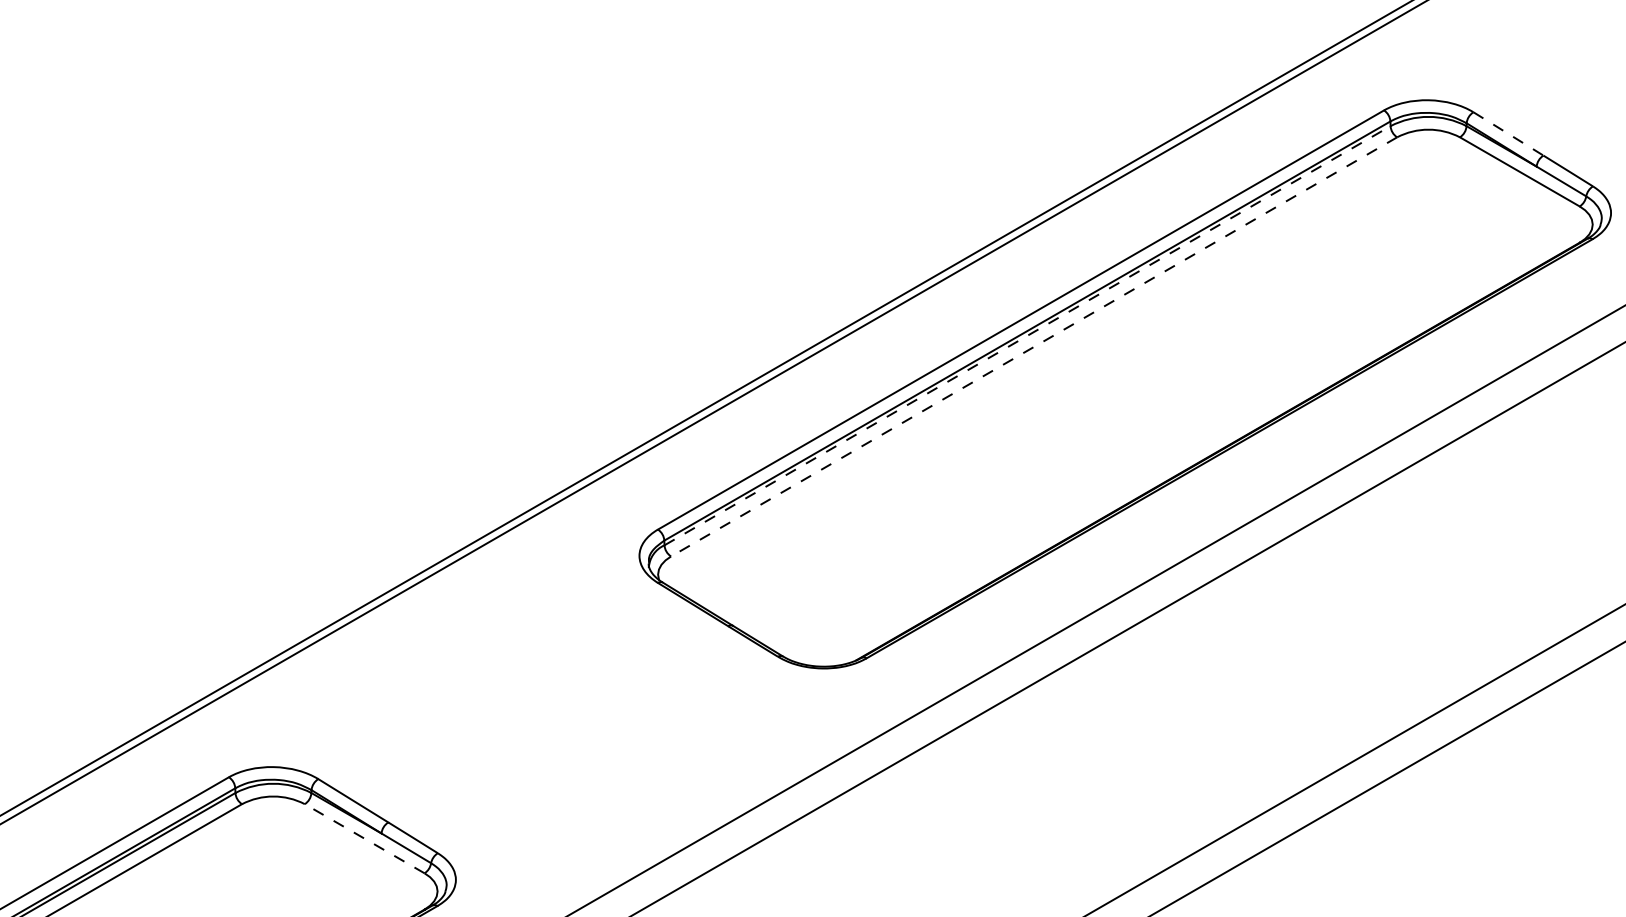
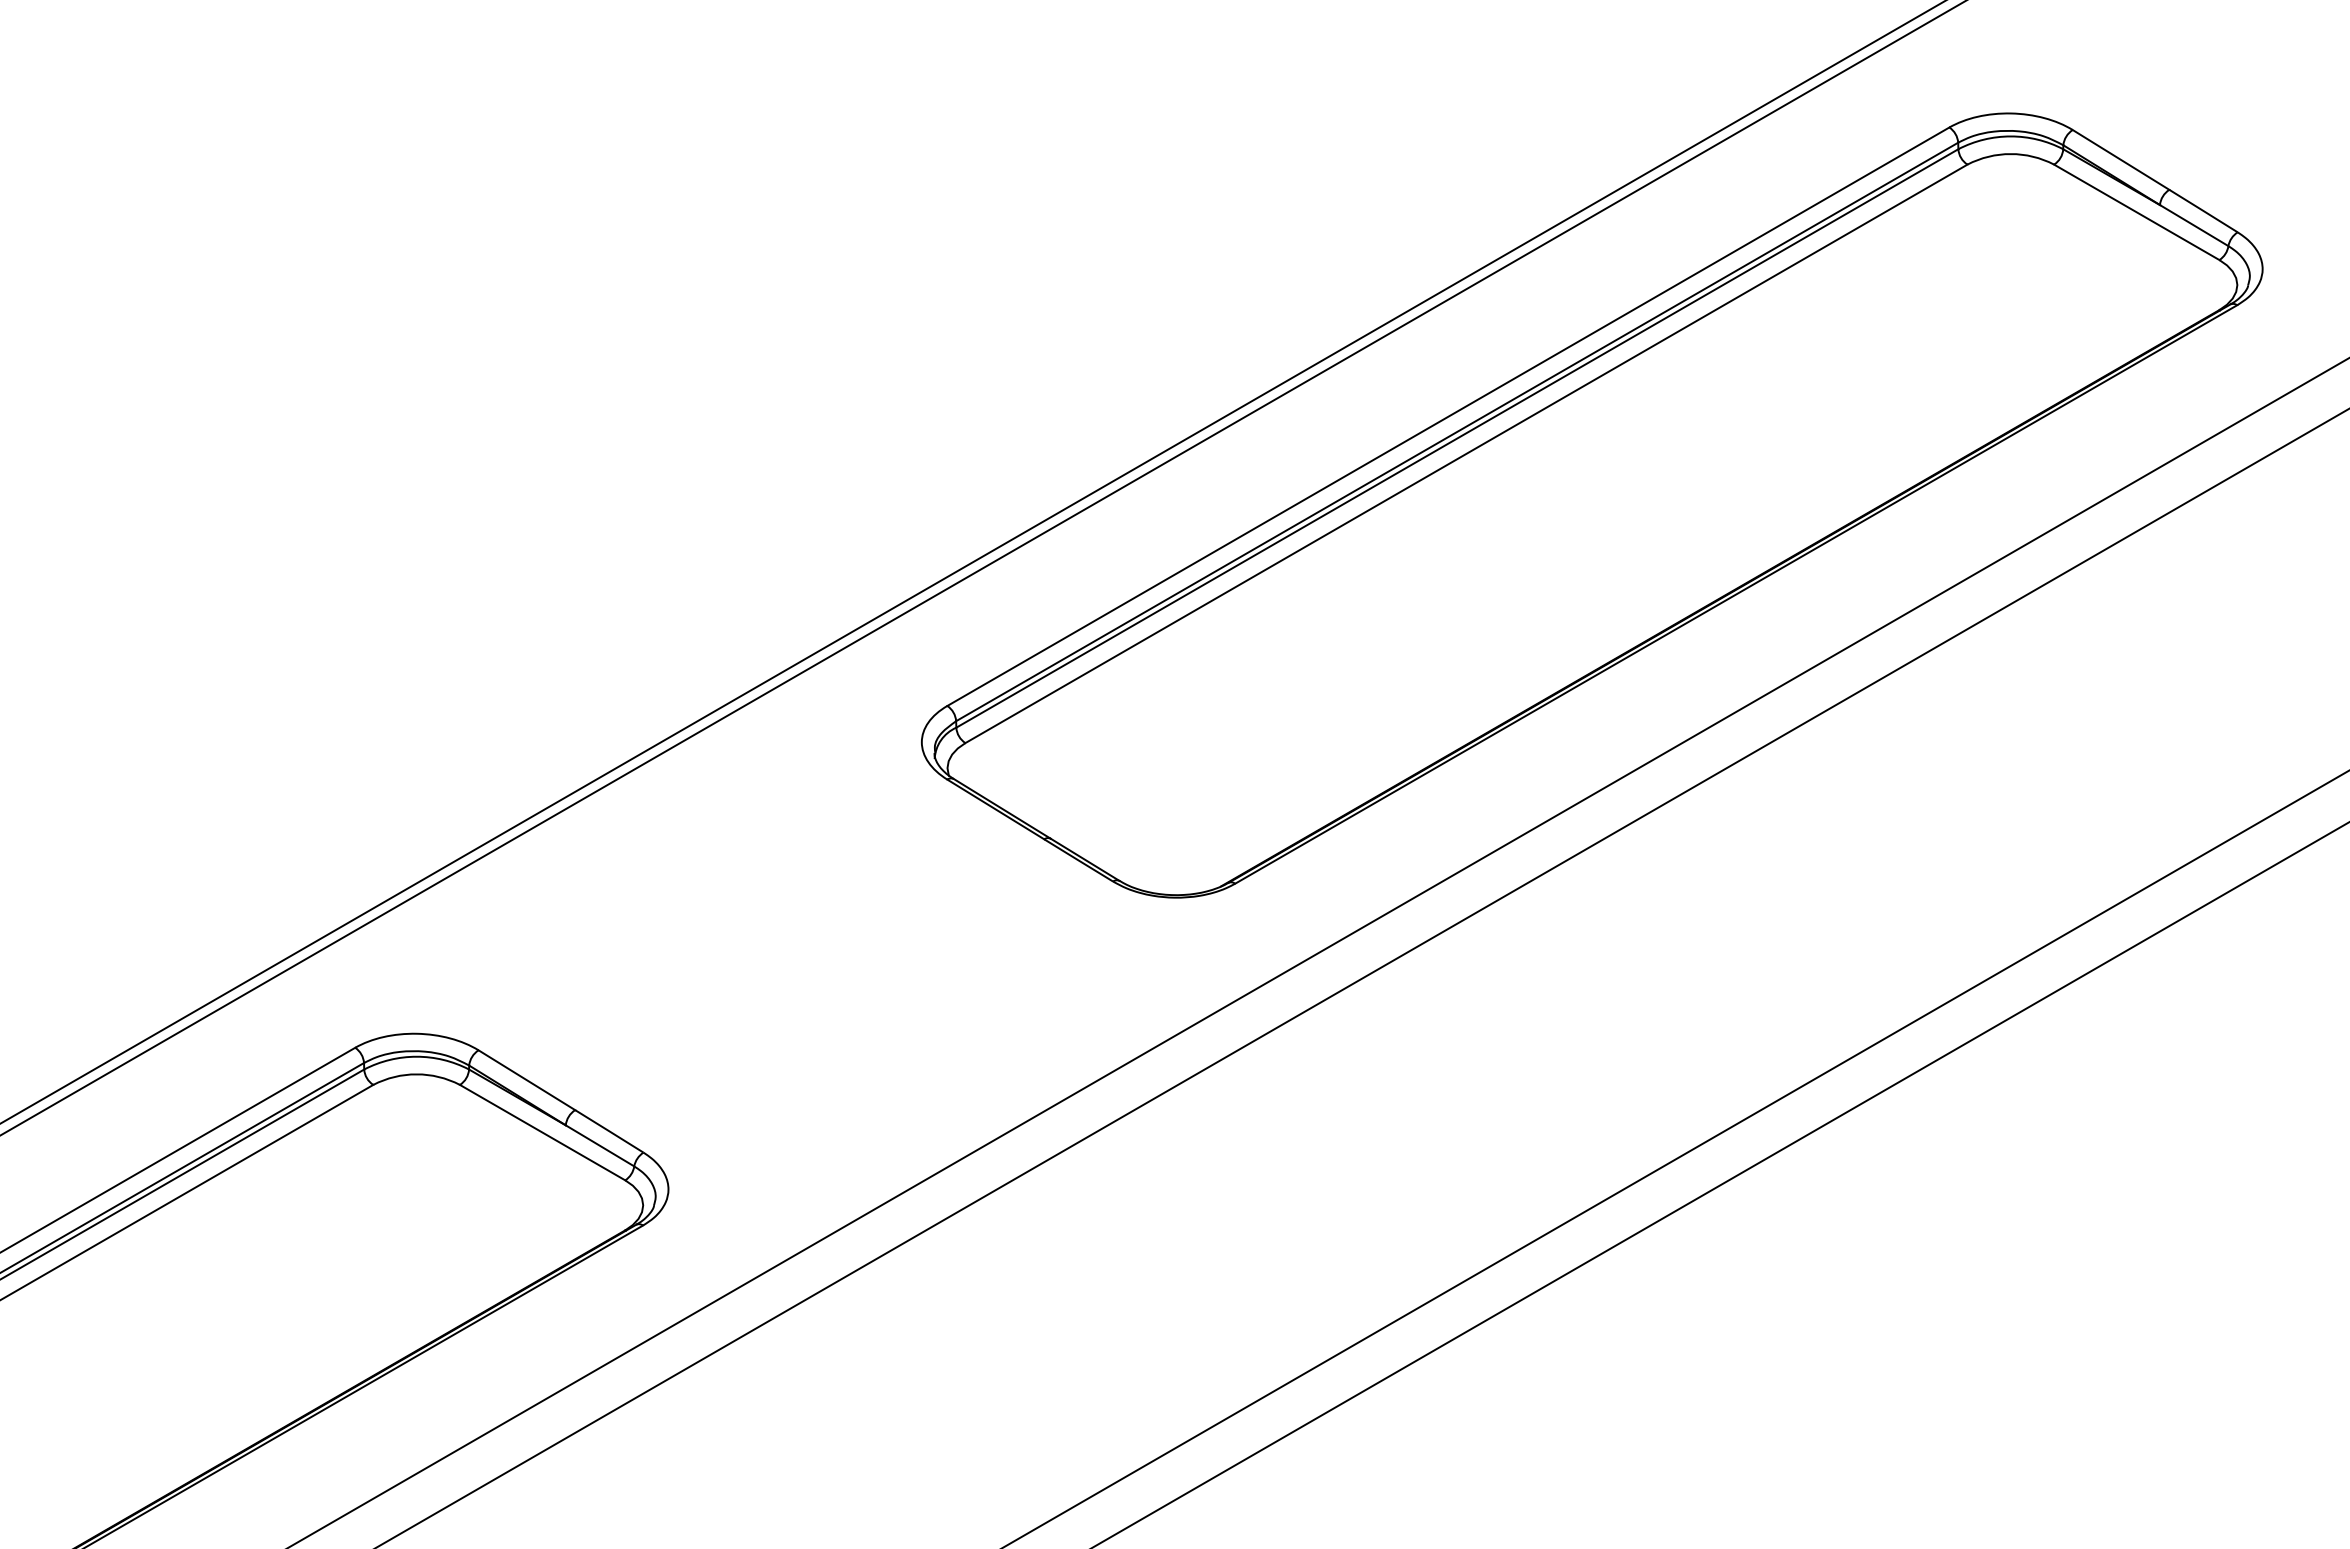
line: (1508, 133) -> (2121, 159), dashed -> solid
line: (1027, 335) -> (1457, 438), dashed -> solid
line: (1034, 346) -> (1466, 453), dashed -> solid
line: (364, 838) -> (542, 1132), dashed -> solid

